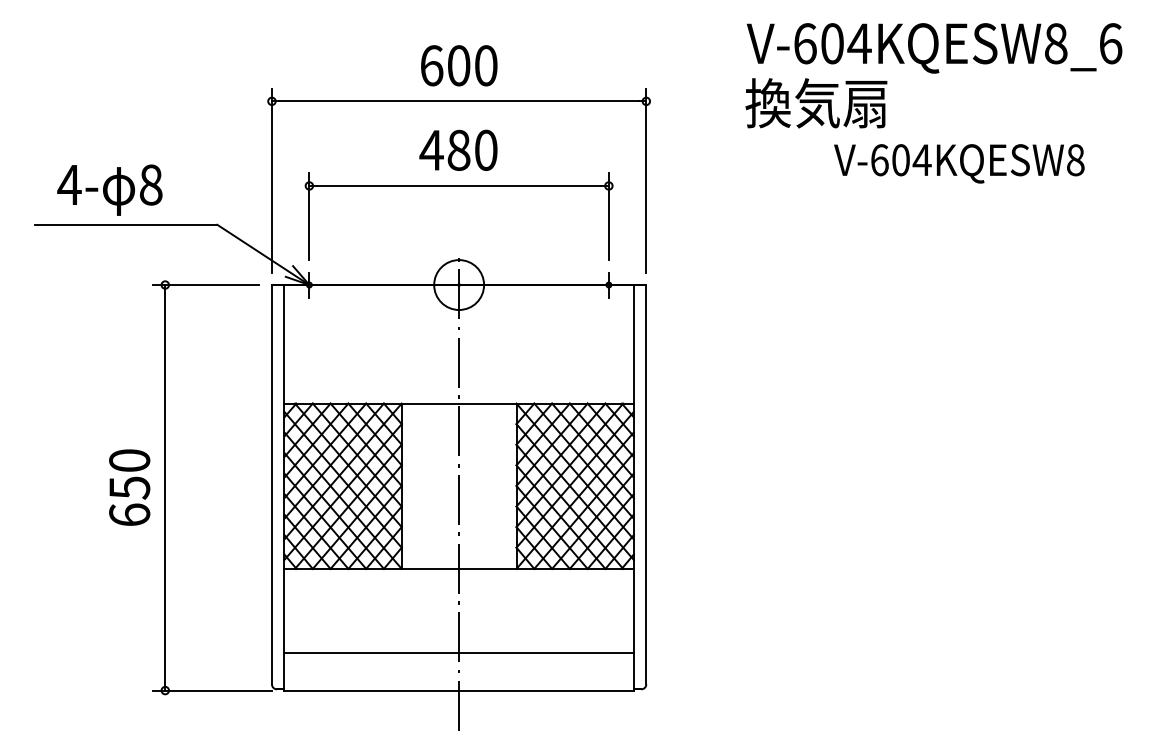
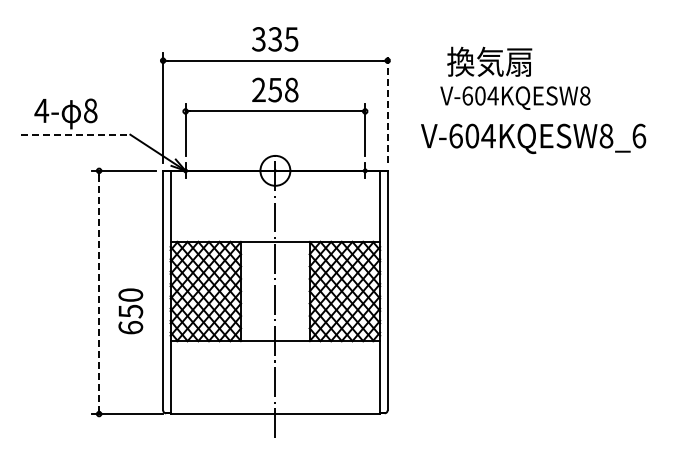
text: (934, 47) -> (533, 138), moved
text: (459, 66) -> (275, 39), 600 -> 335
text: (457, 149) -> (274, 89), 480 -> 258
text: (959, 162) -> (515, 97), moved
line: (646, 179) -> (387, 107), solid -> dashed
line: (125, 224) -> (75, 134), solid -> dashed
text: (129, 487) -> (130, 311), moved
line: (165, 487) -> (99, 292), solid -> dashed
line: (459, 652) -> (275, 391), removed

